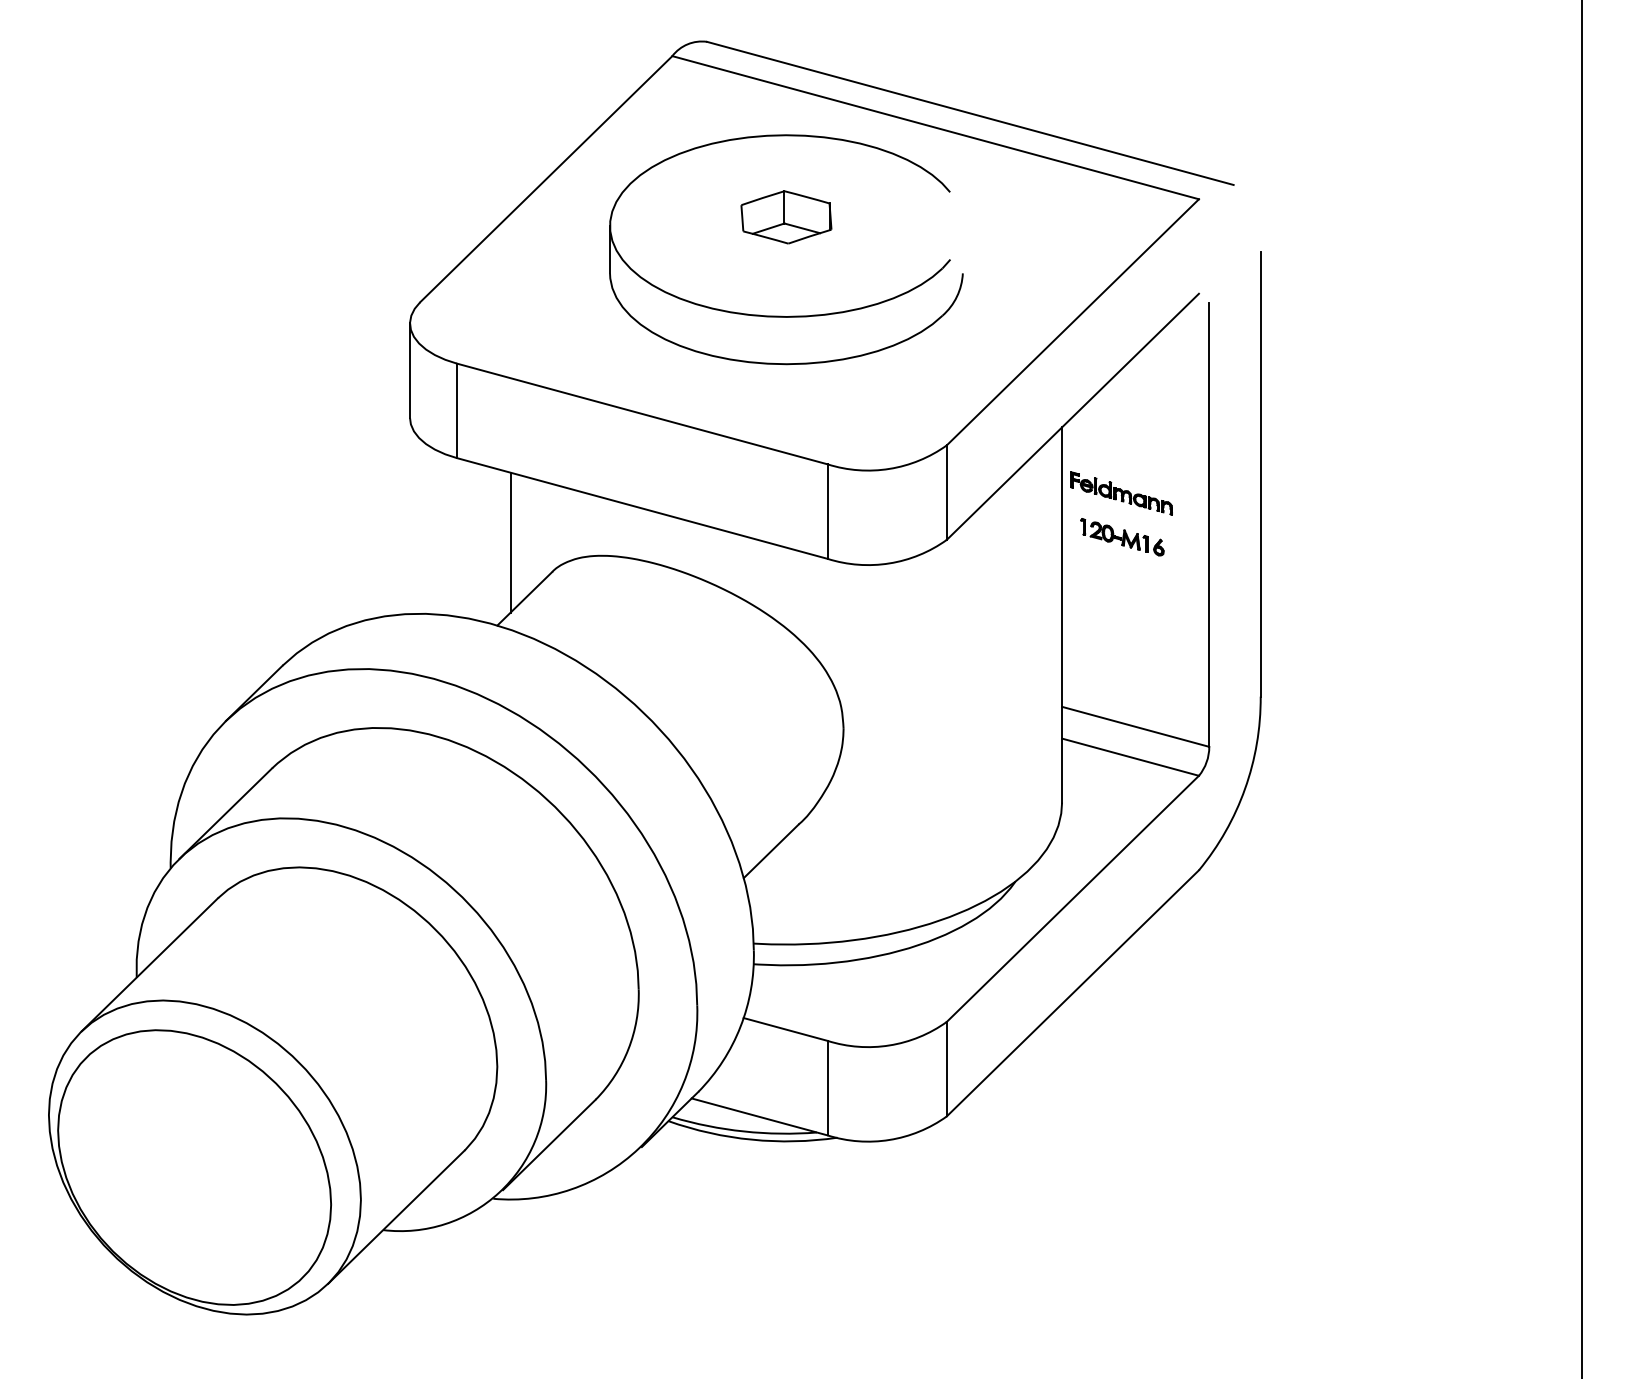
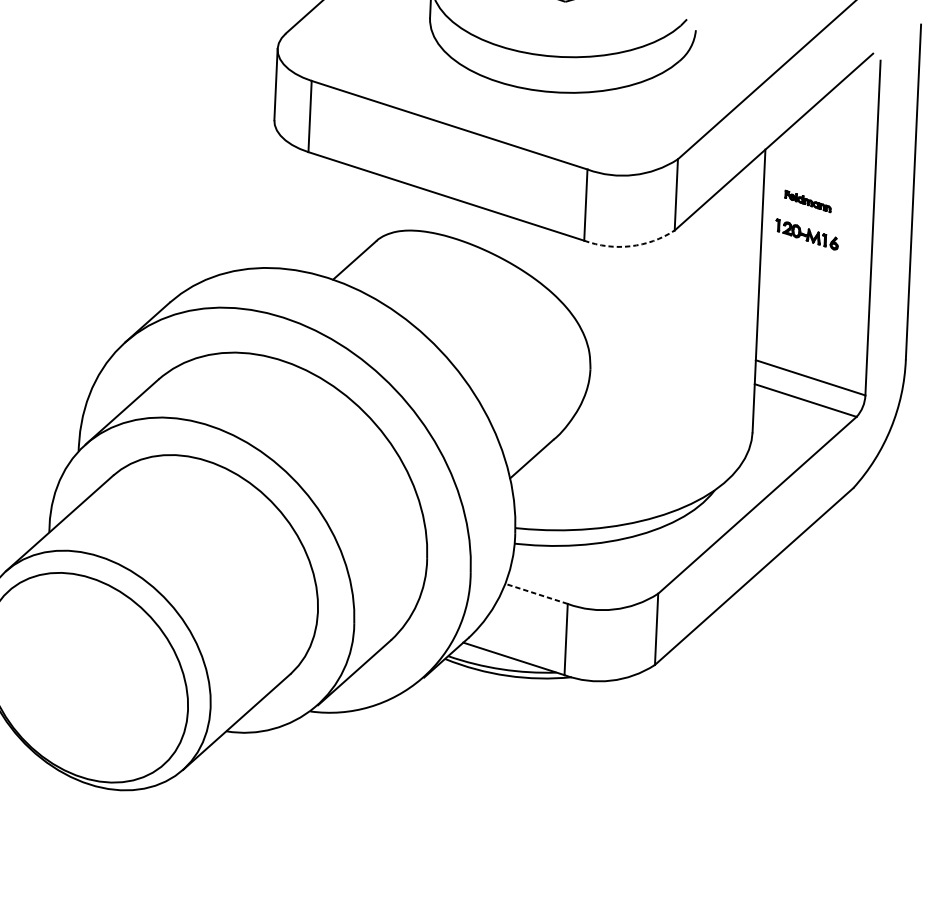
part: (1121, 493) -> (807, 201), size x0.6
line: (510, 542) -> (345, 217), removed
arc: (889, 563) -> (630, 246), solid -> dashed
line: (785, 1029) -> (536, 593), solid -> dashed

